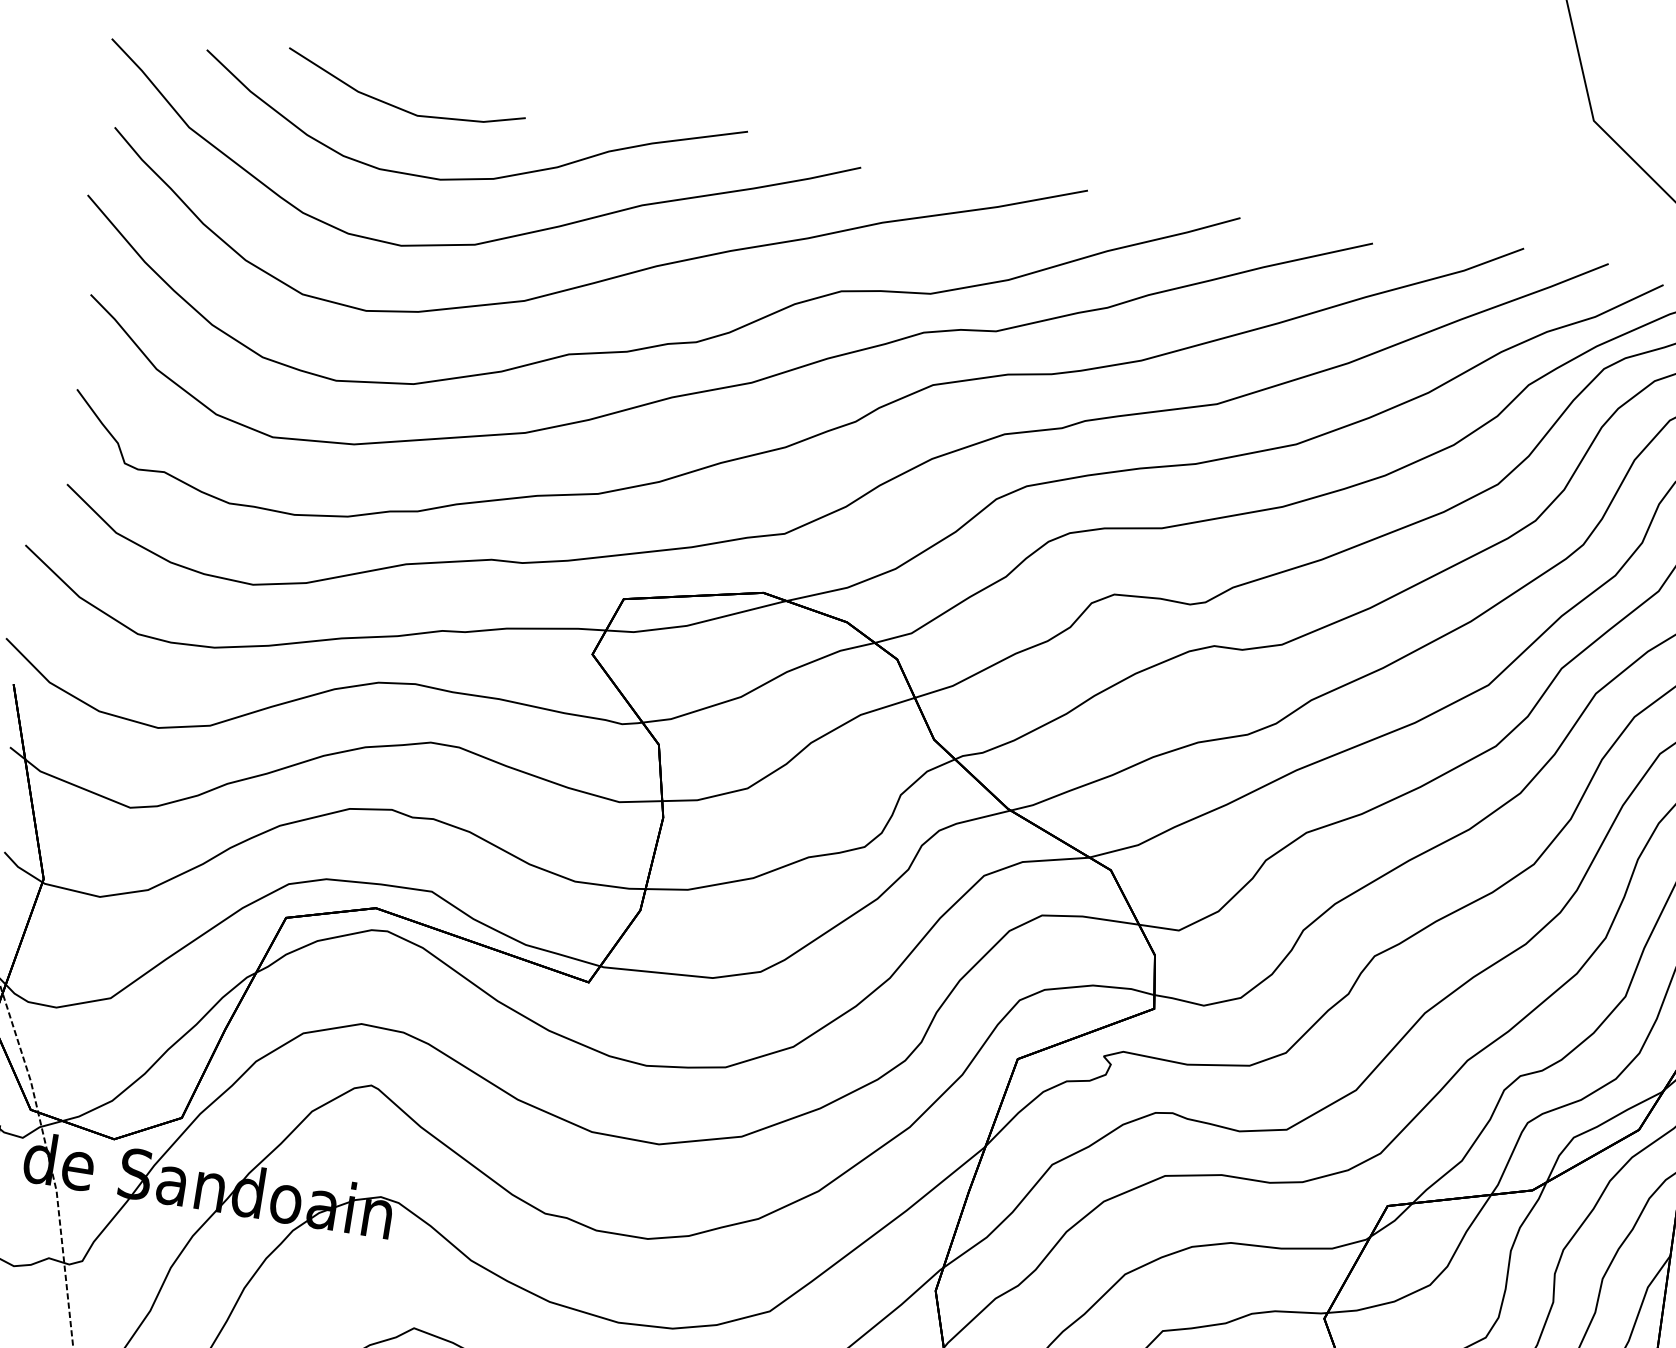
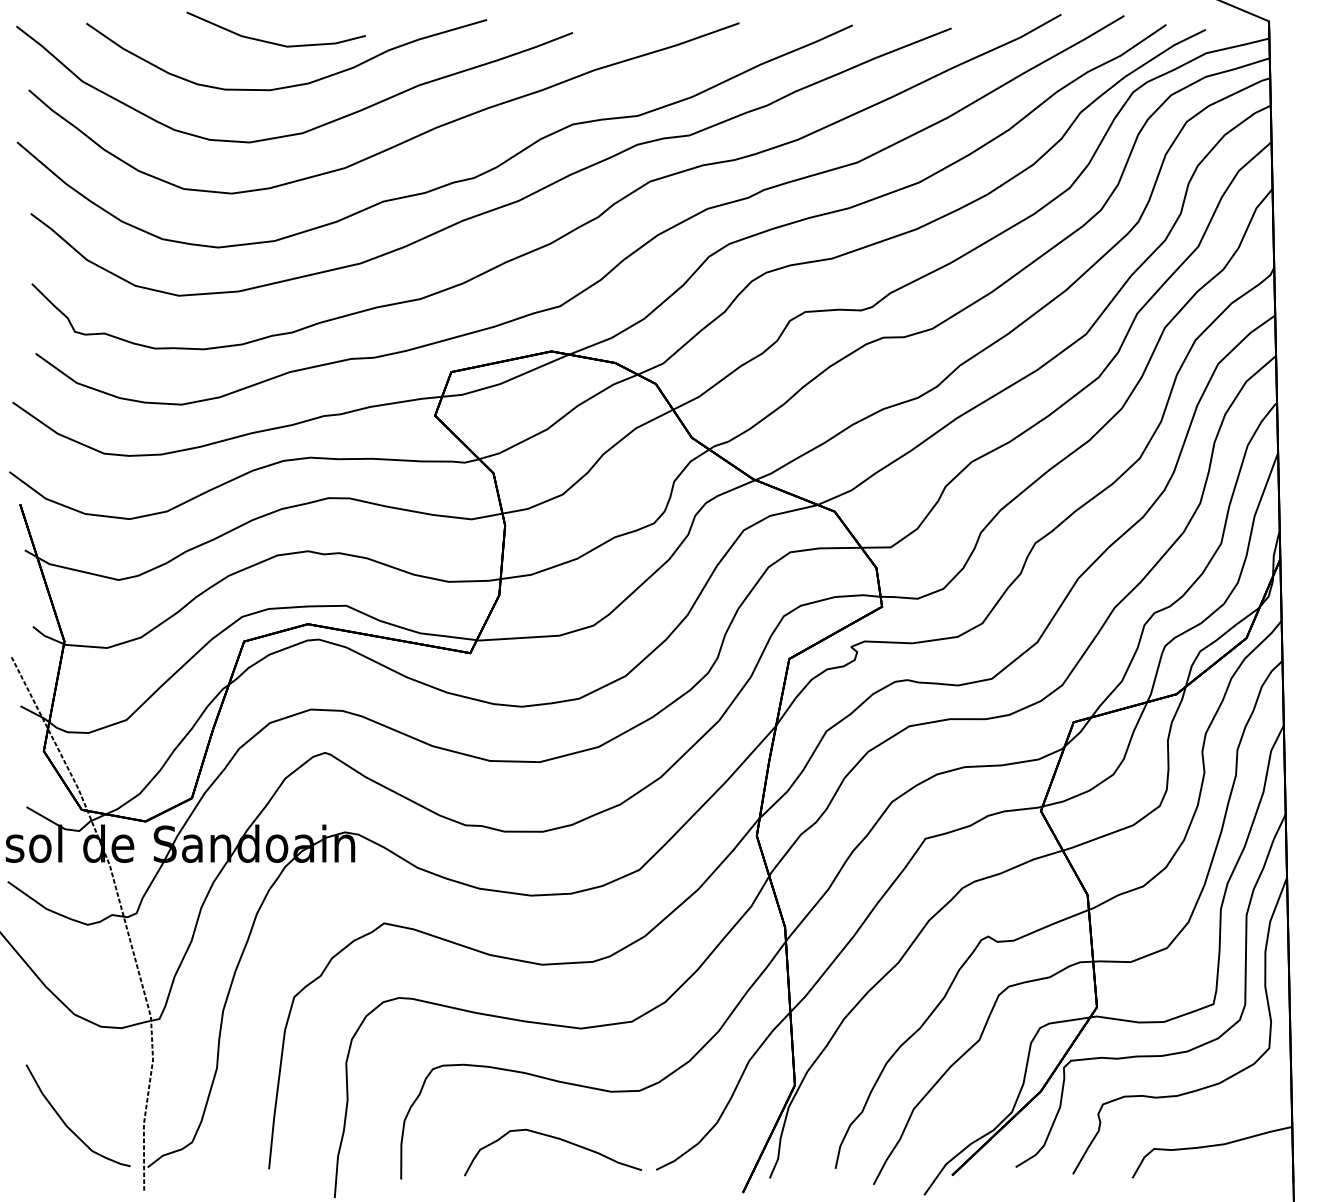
line: (396, 105) -> (270, 41), moved

